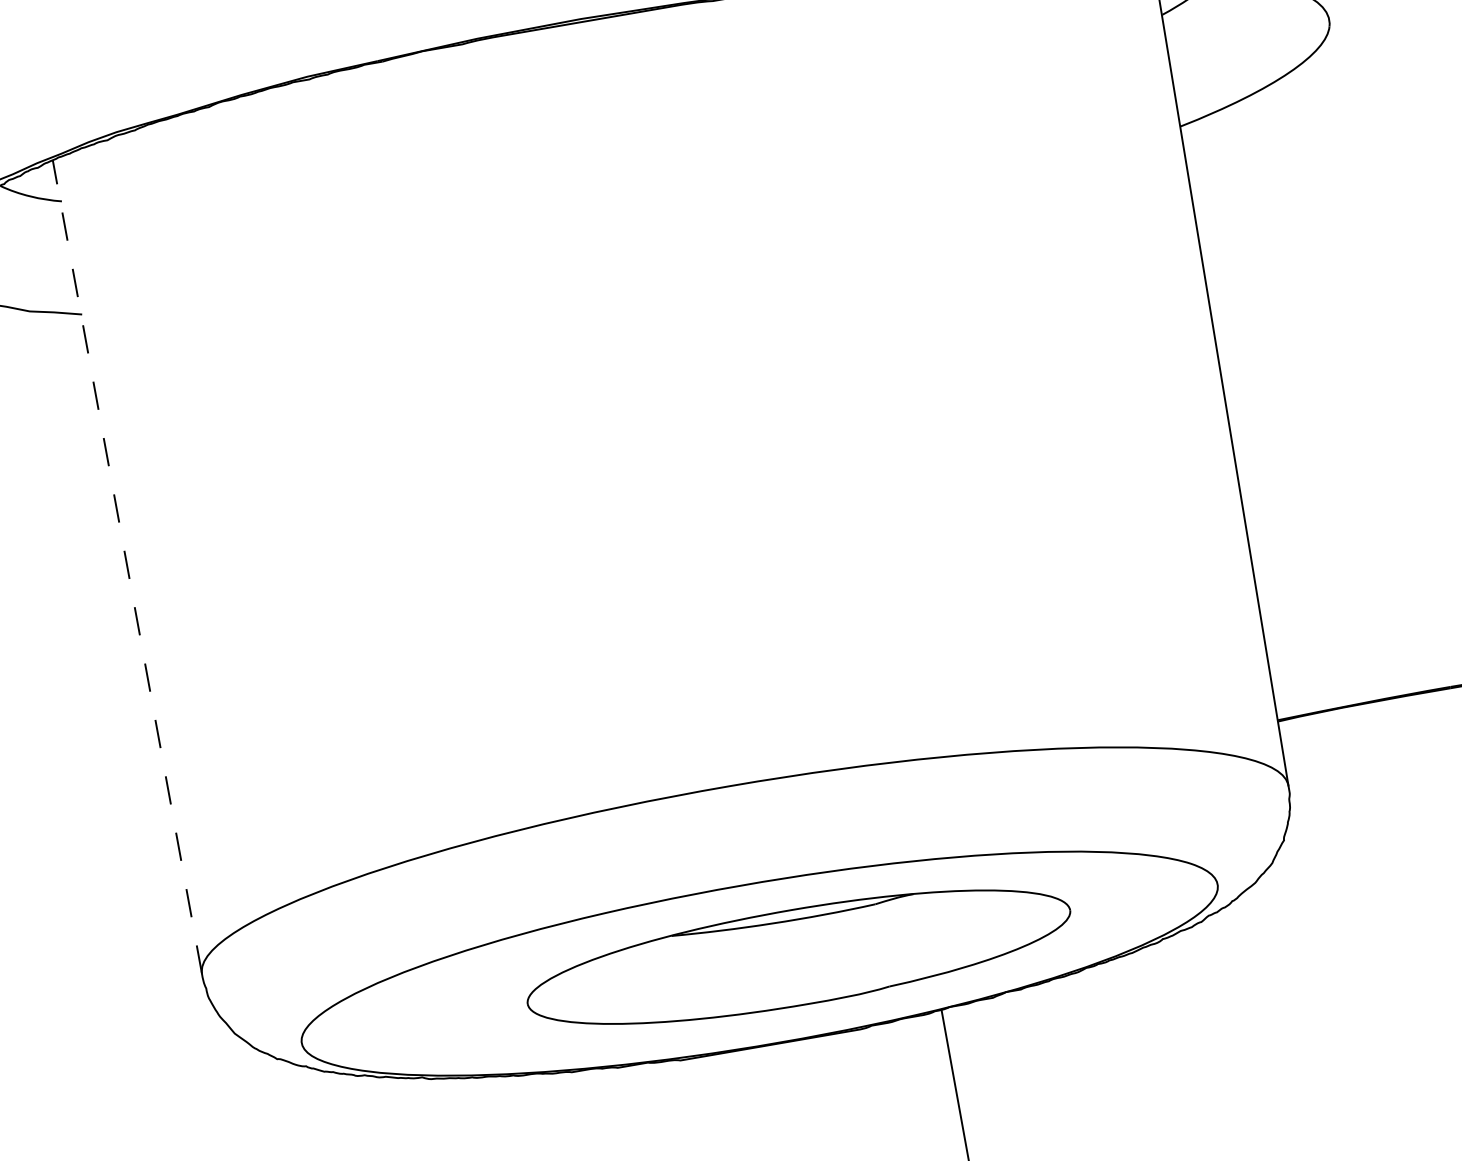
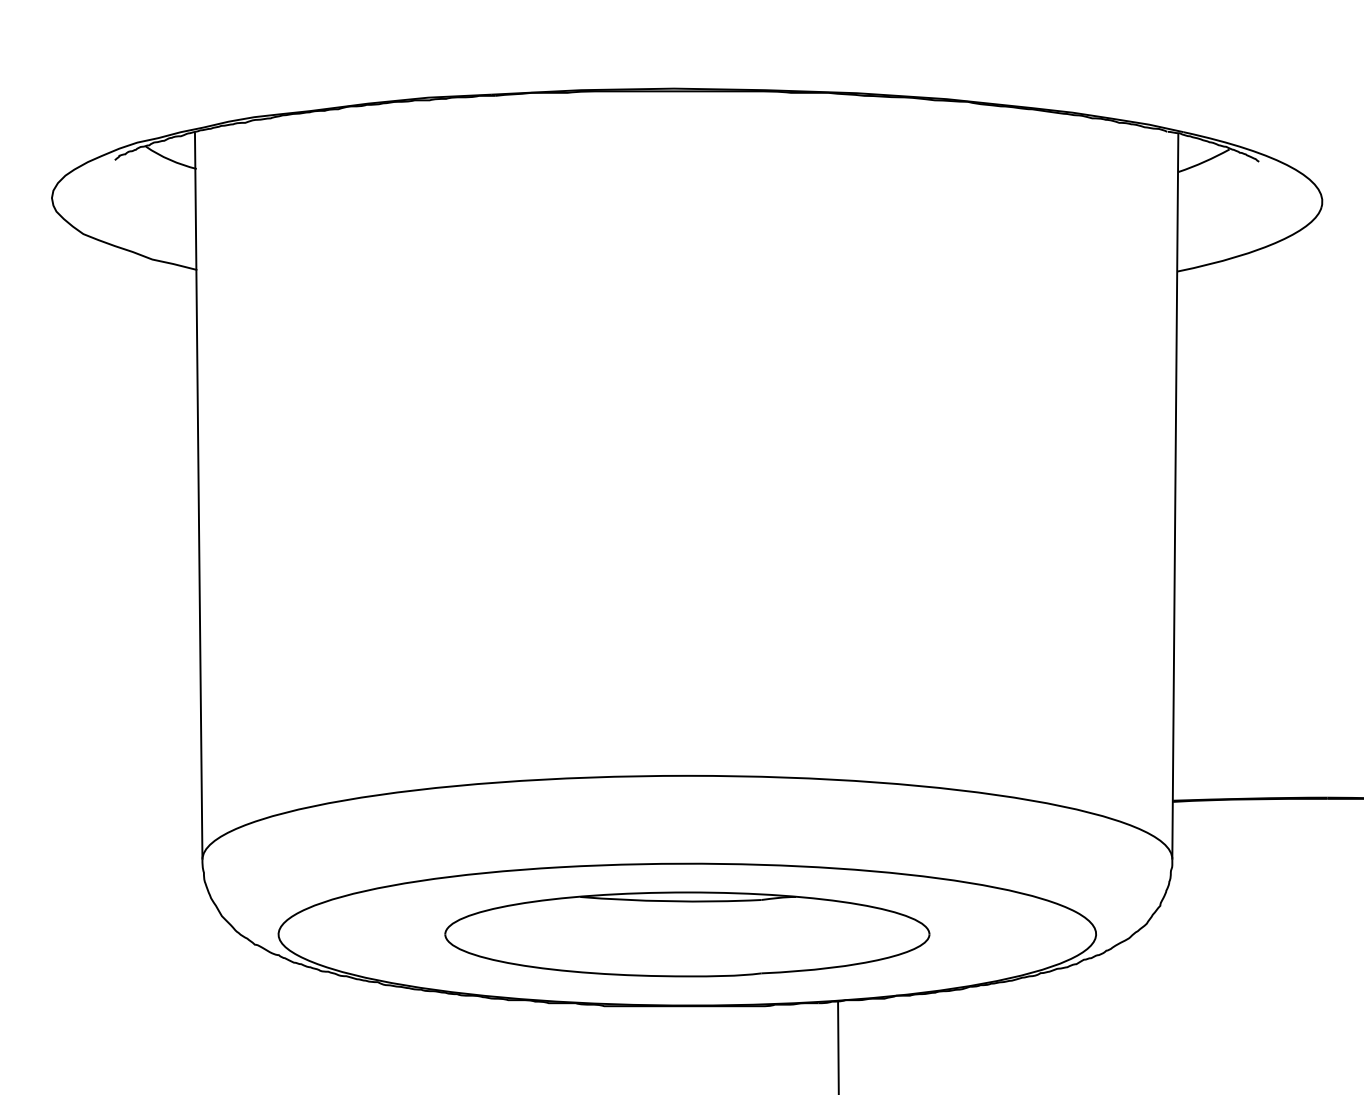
line: (127, 566) -> (198, 495), dashed -> solid
part: (799, 957) -> (687, 934), moved

